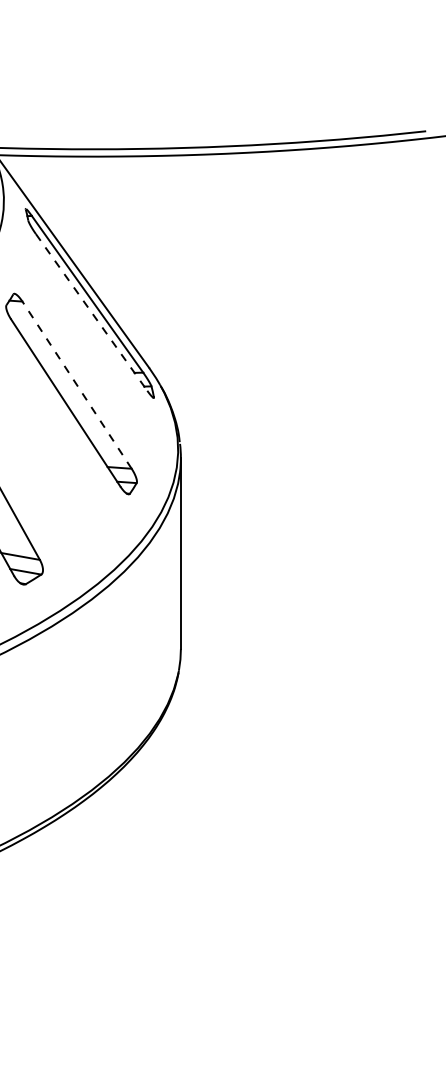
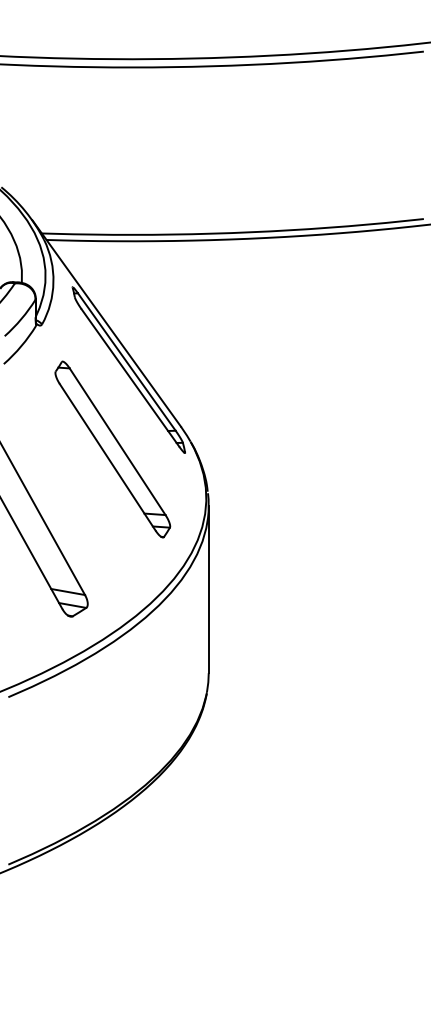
line: (91, 313) -> (130, 378), dashed -> solid
line: (76, 384) -> (117, 441), dashed -> solid

